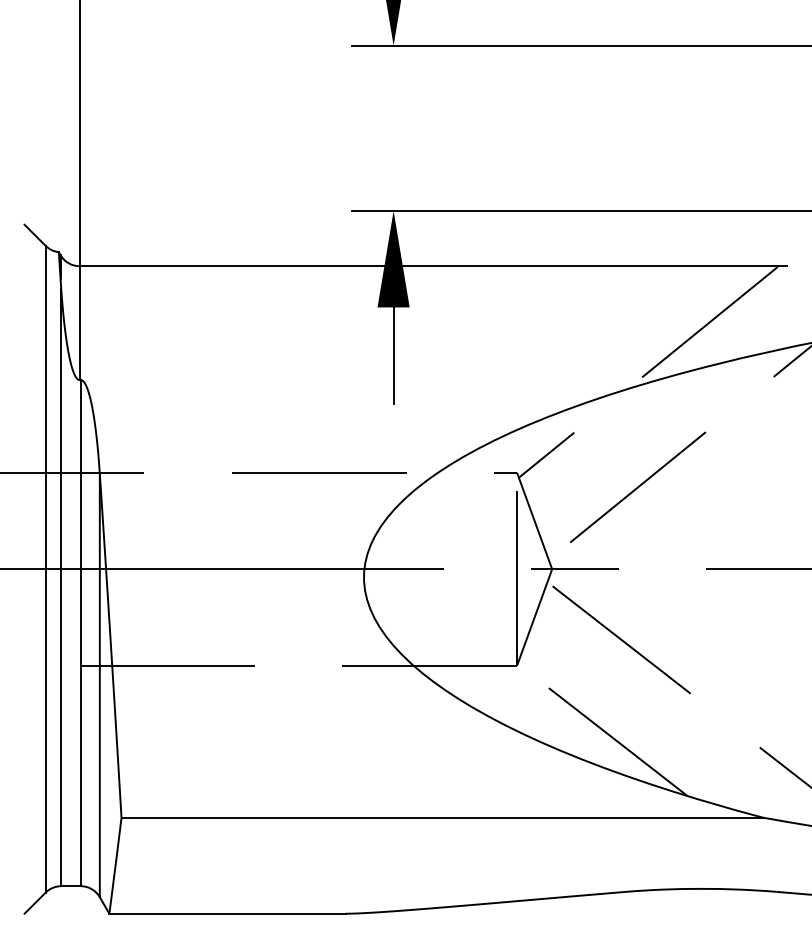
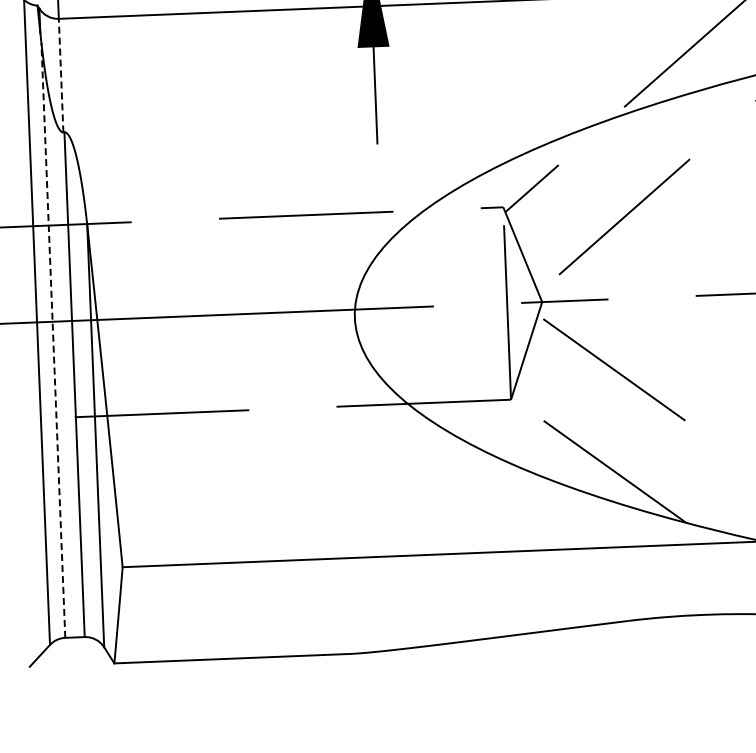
line: (79, 323) -> (60, 75), solid -> dashed
line: (61, 587) -> (53, 339), solid -> dashed

